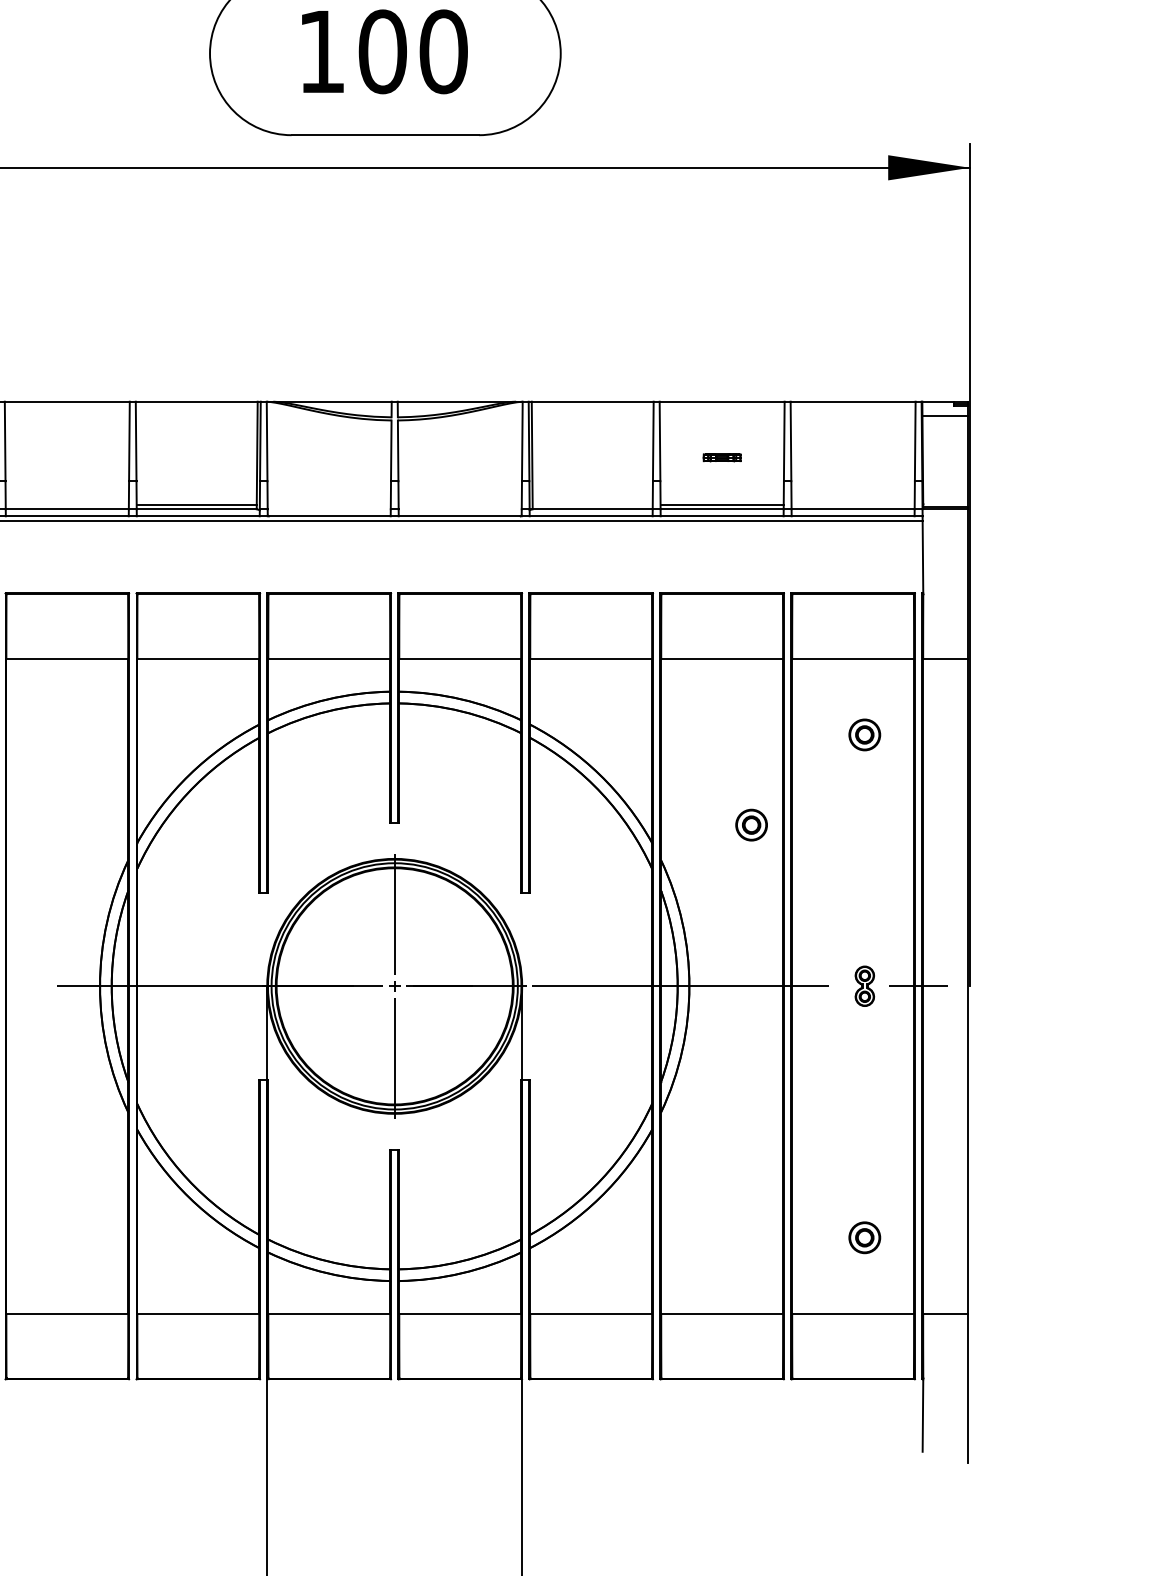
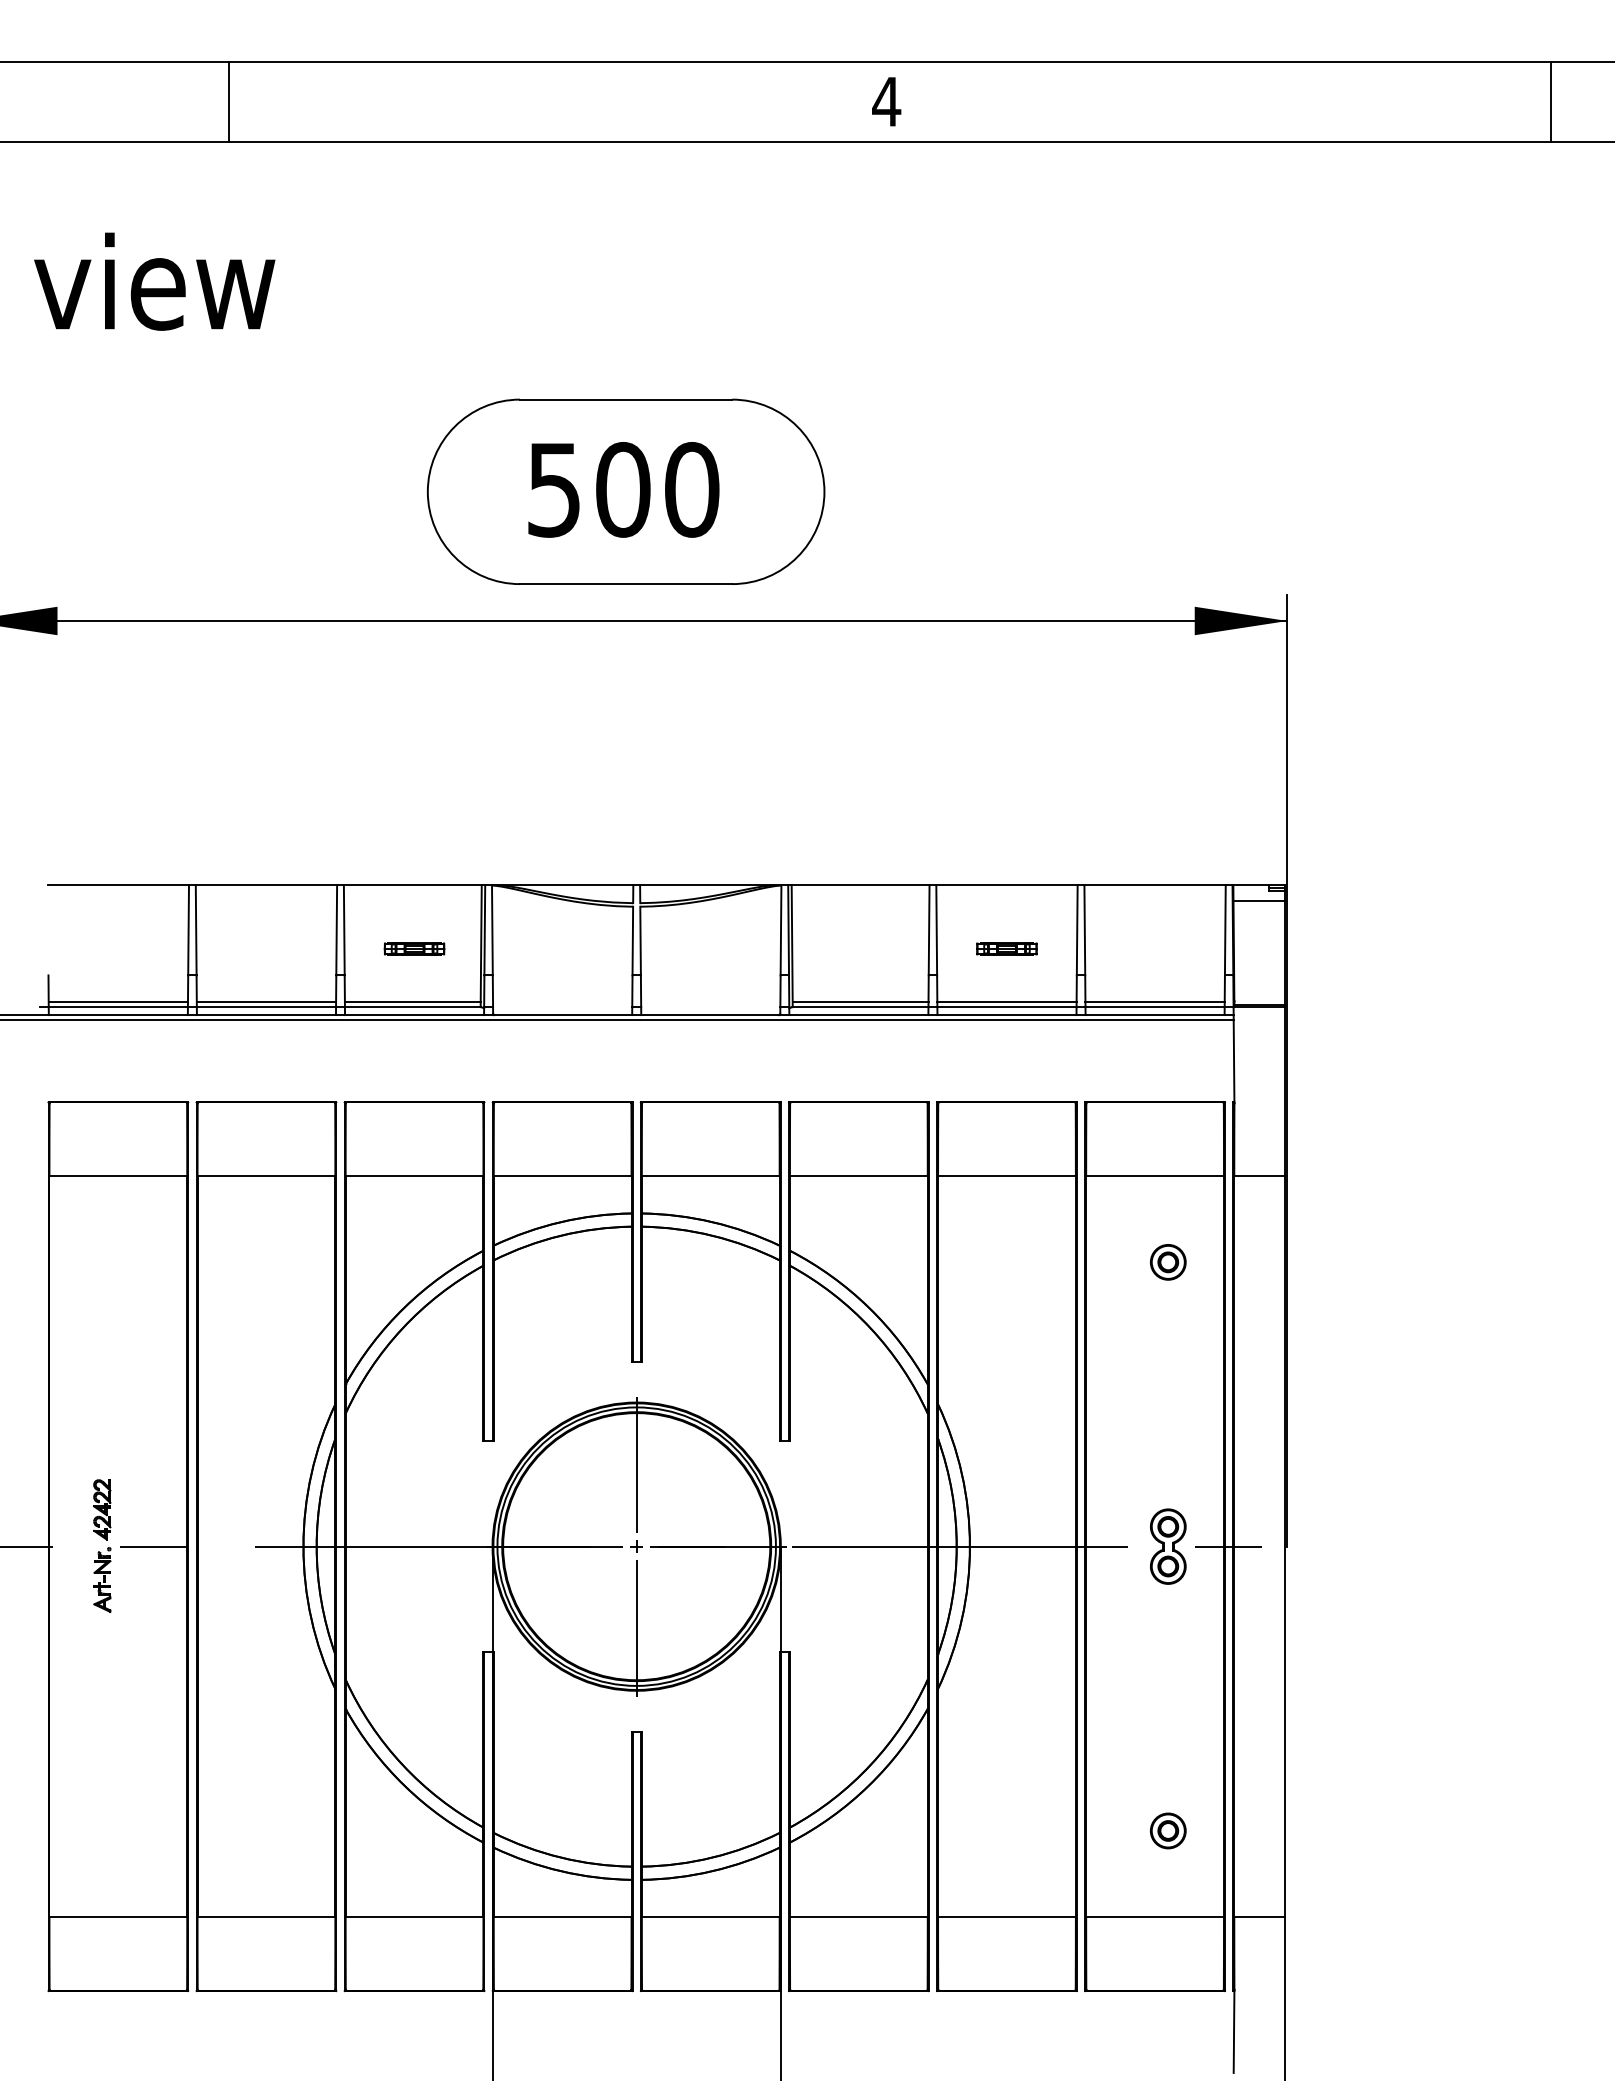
text: (321, 52) -> (553, 490), 100 -> 500
part: (198, 457) -> (414, 948), added
part: (721, 457) -> (1006, 948), size x1.43
line: (67, 504) -> (266, 1001), added
line: (592, 504) -> (860, 1001), added
line: (852, 504) -> (1154, 1001), added
part: (751, 825) -> (1040, 1364), removed
part: (864, 986) -> (1168, 1546), size x1.67

